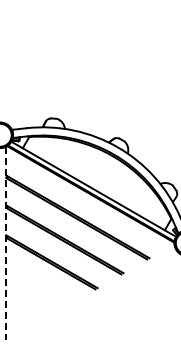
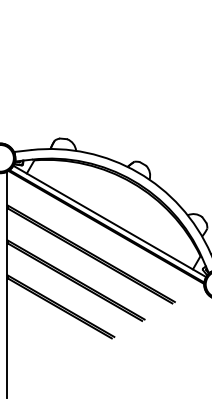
line: (6, 243) -> (7, 284), dashed -> solid

